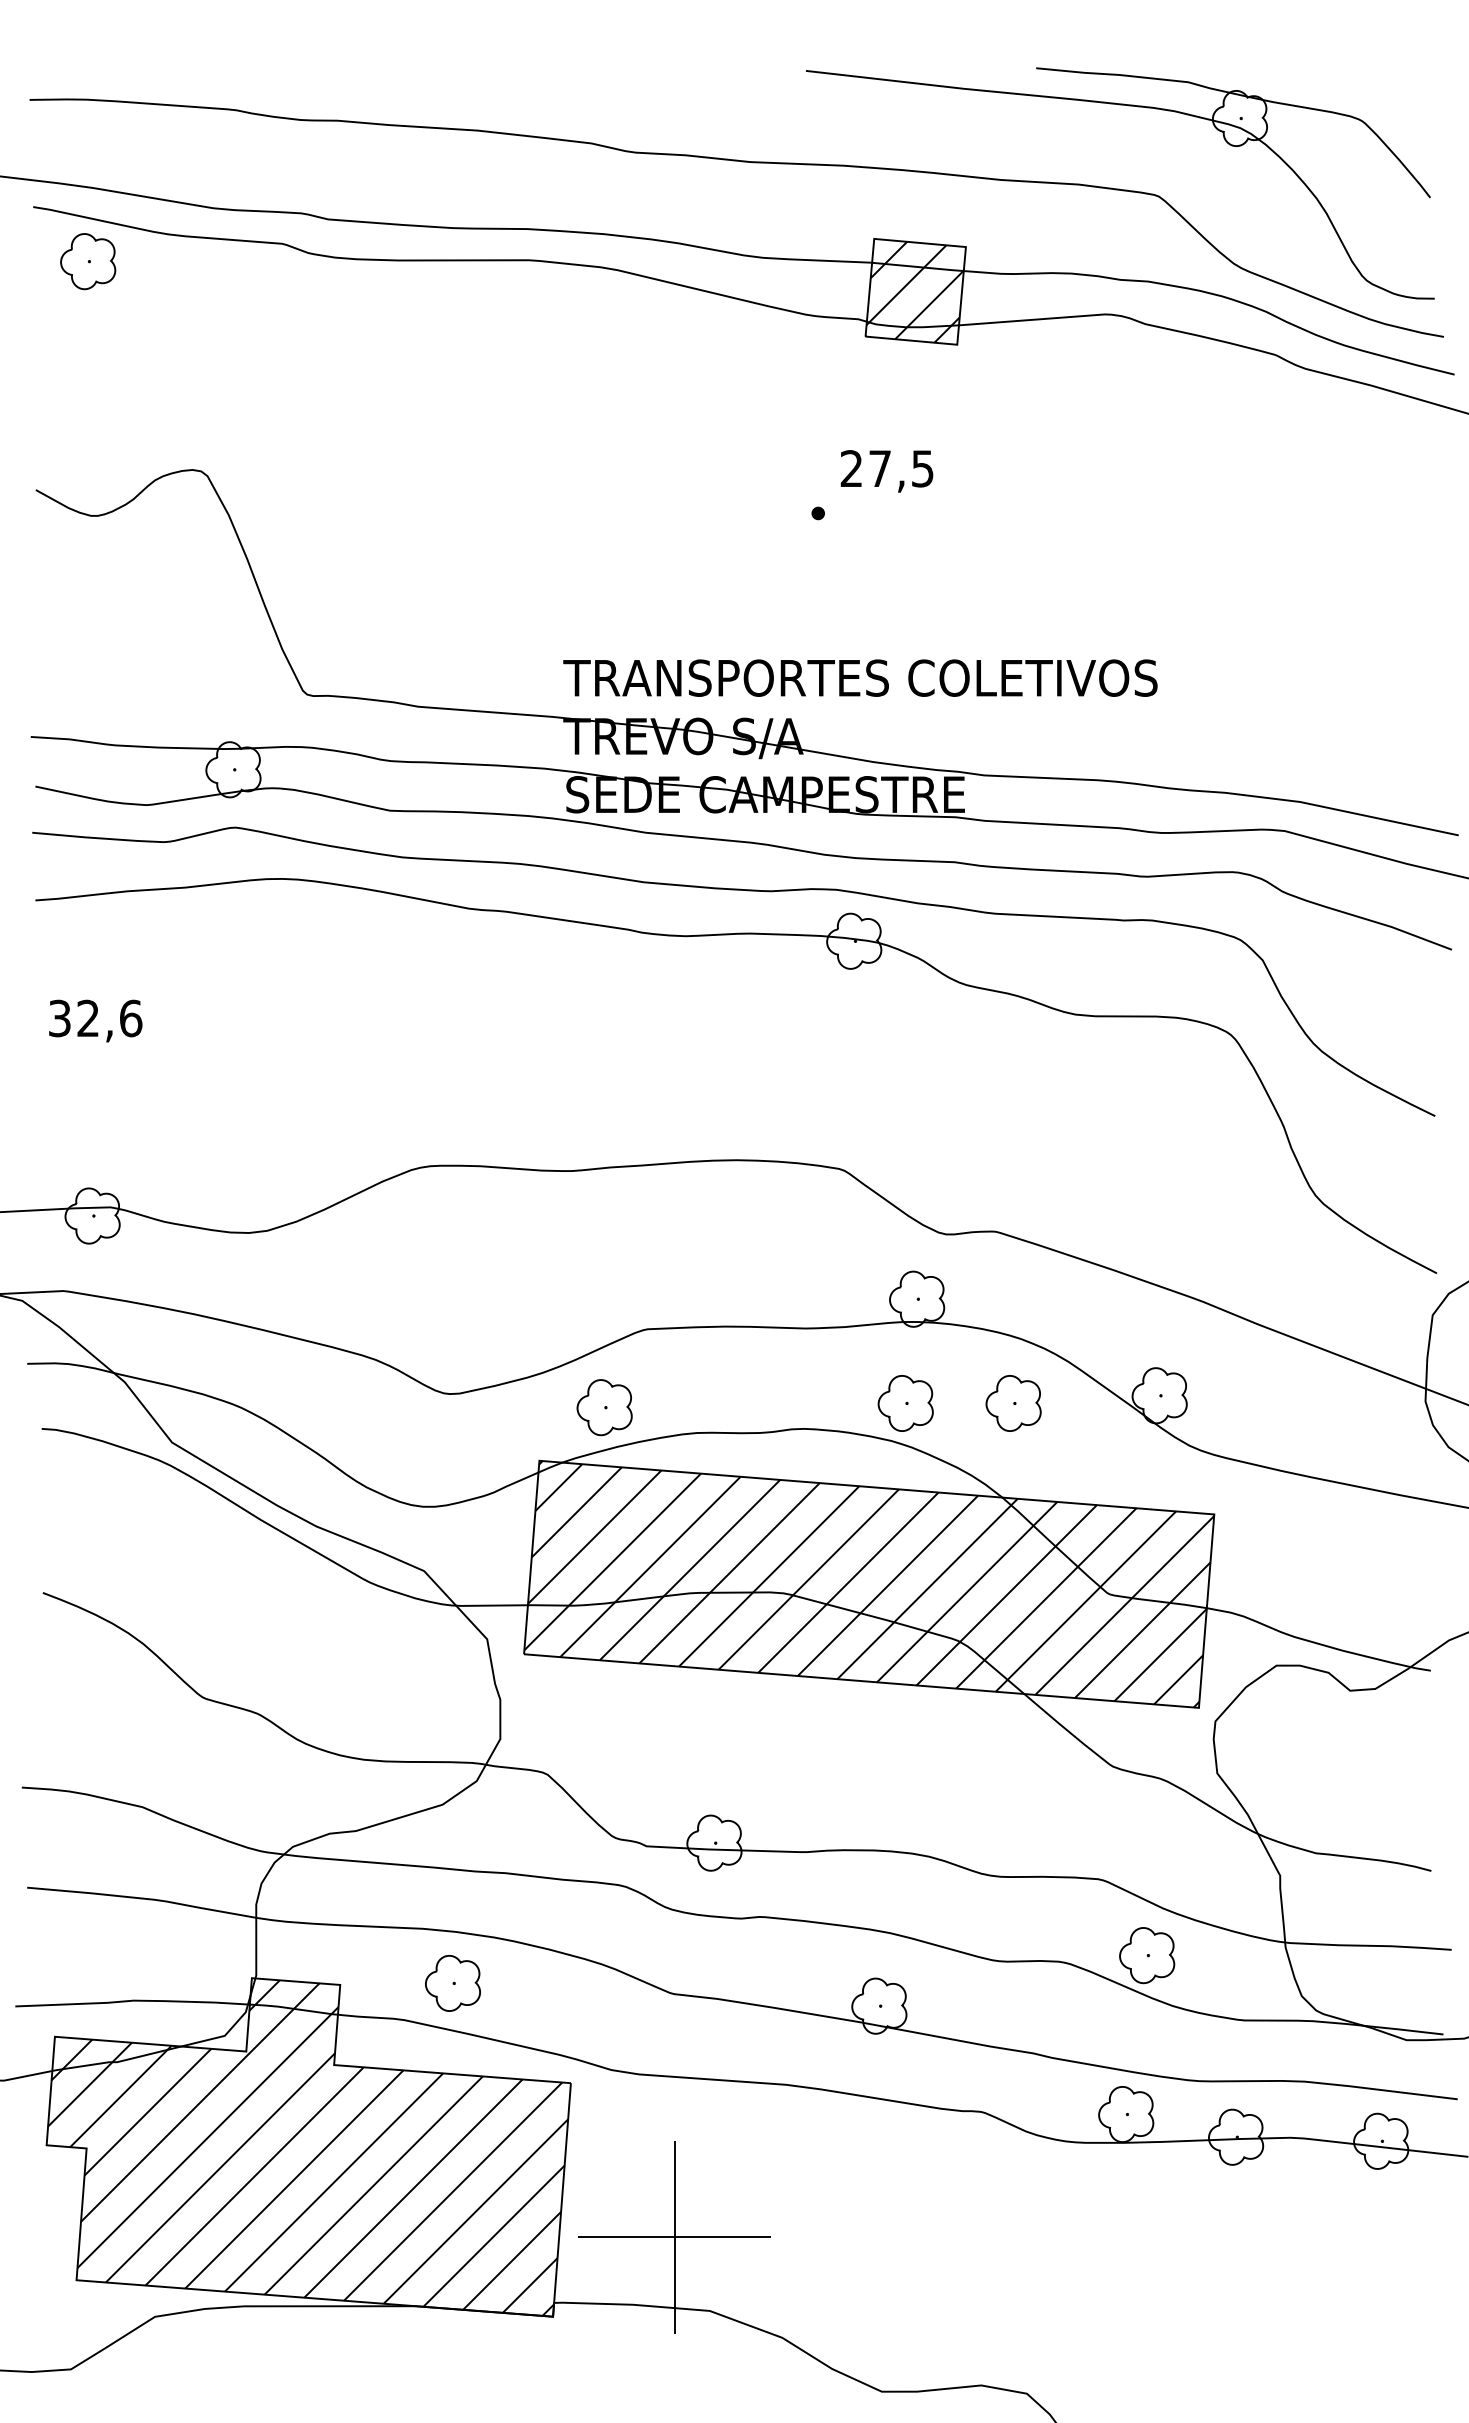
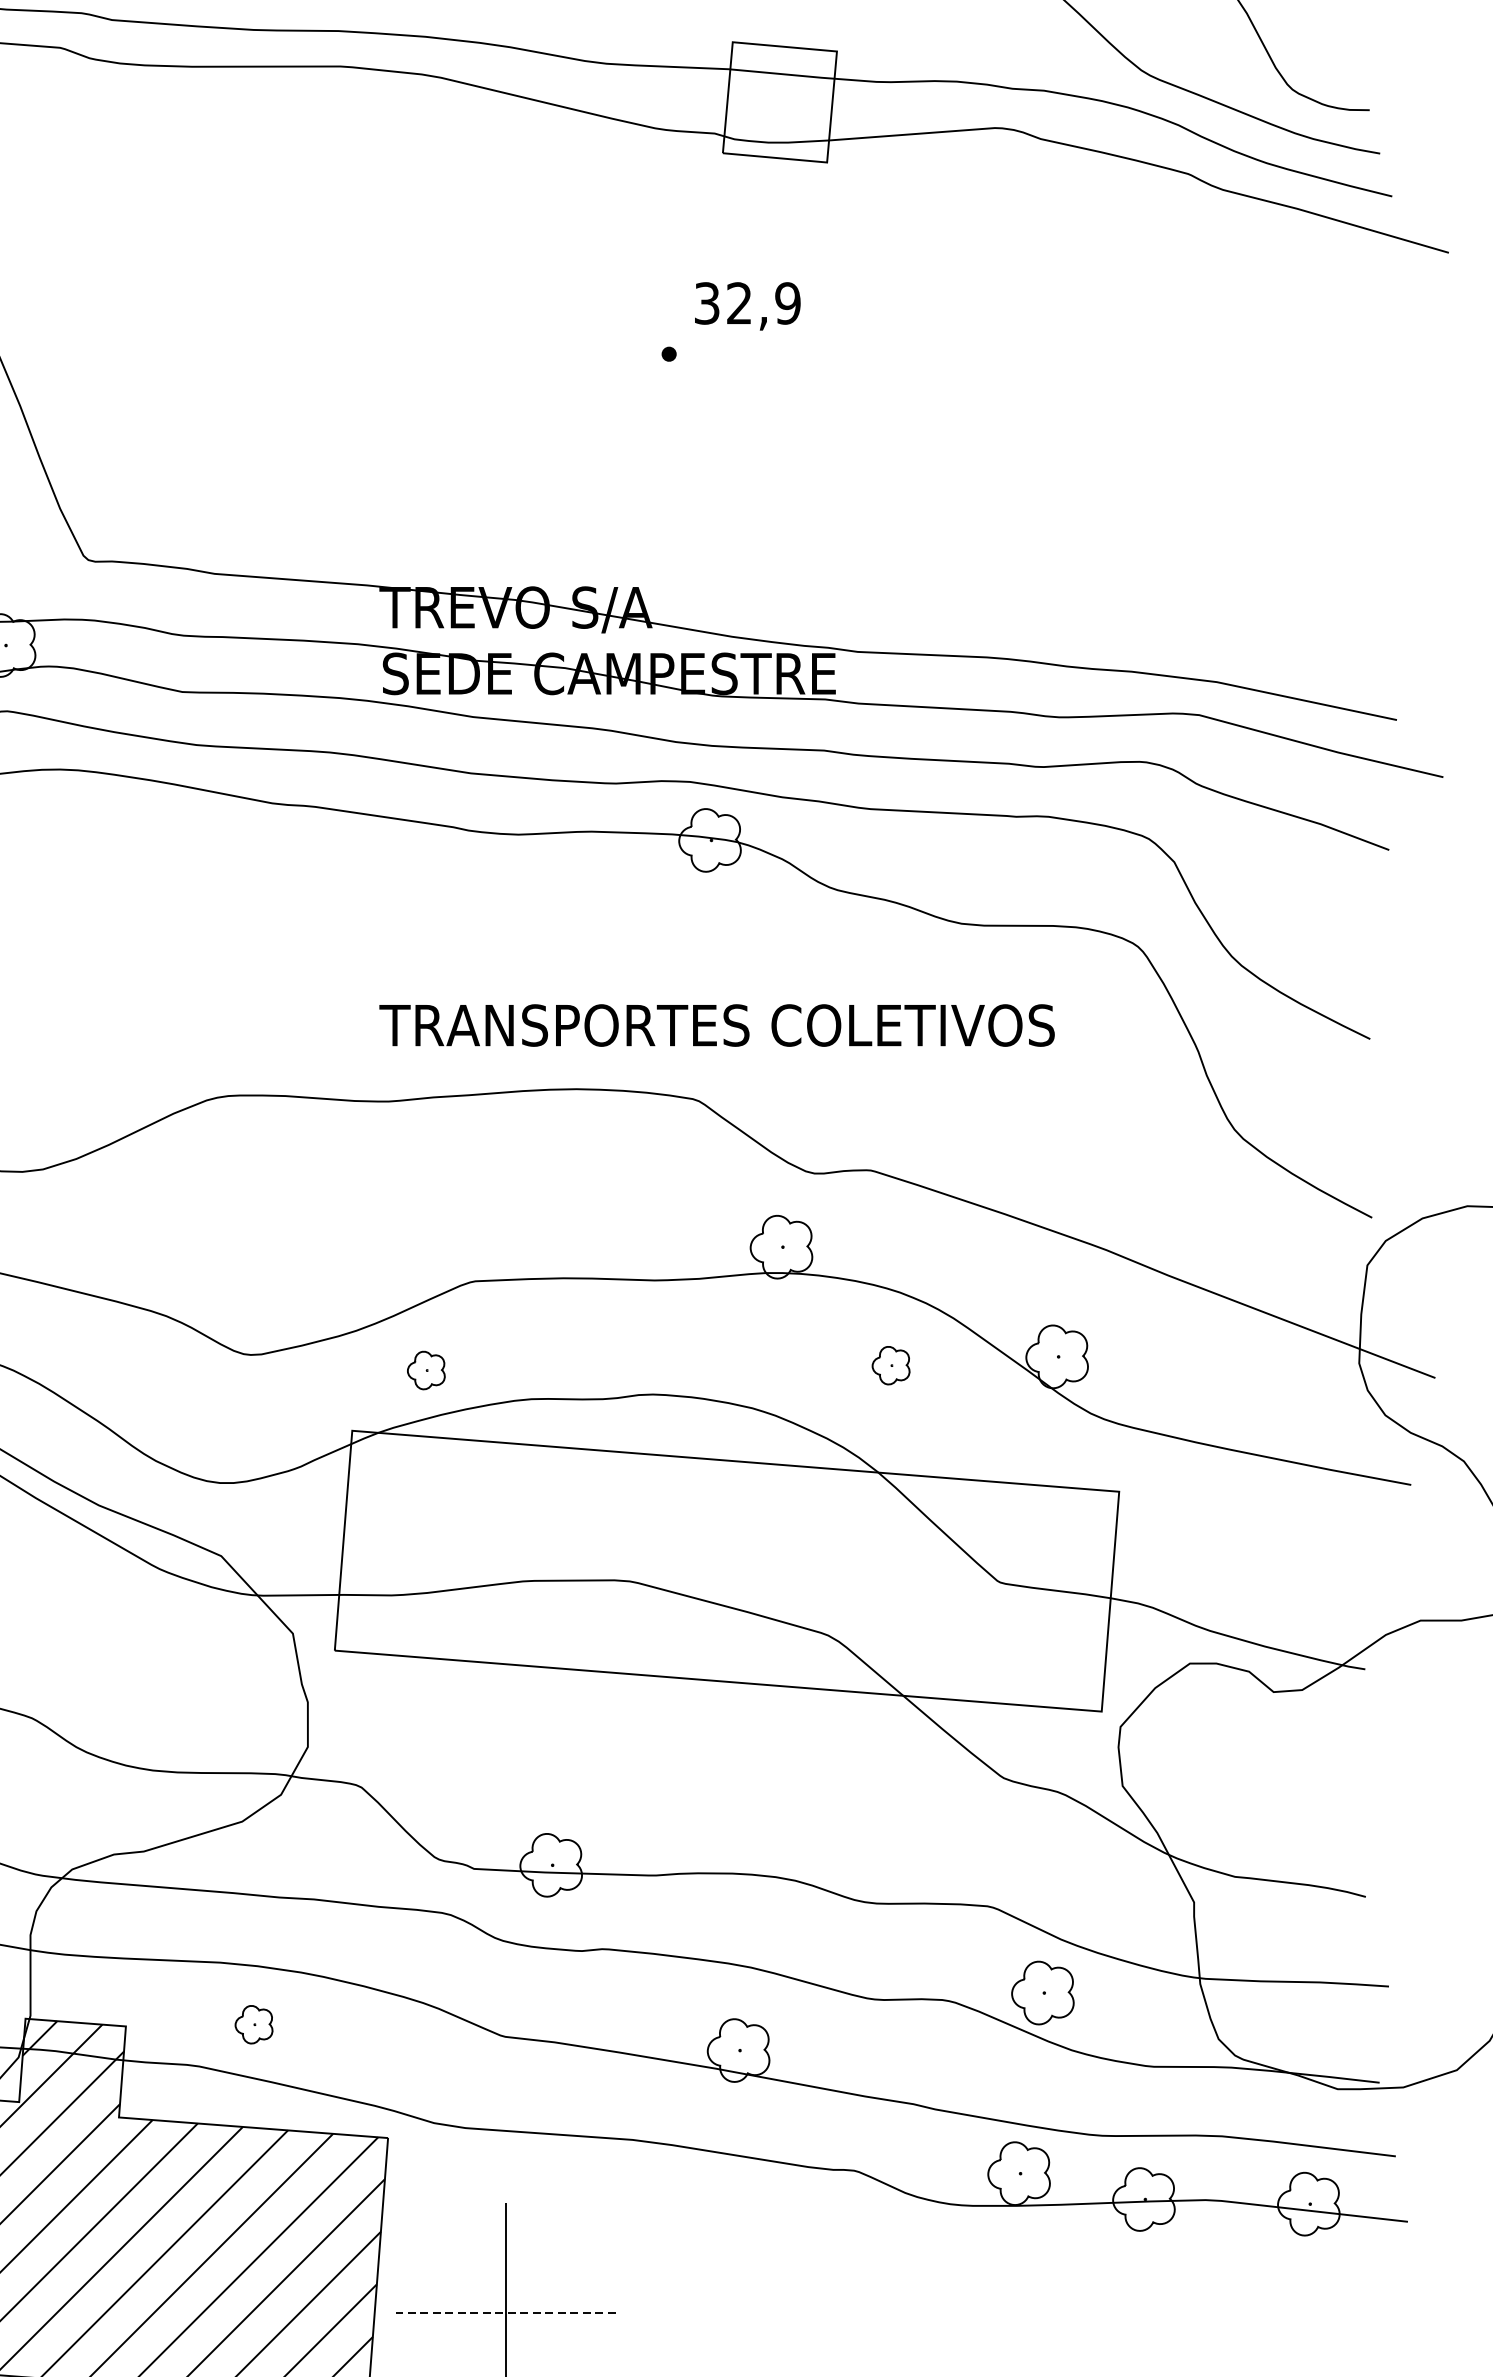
hatch: (914, 291) -> (778, 101), removed
text: (886, 468) -> (746, 303), 27,5 -> 32,9
text: (860, 677) -> (717, 1024), moved
part: (905, 1403) -> (768, 1365), removed
part: (1013, 1403) -> (891, 1365), size x0.6
part: (604, 1407) -> (426, 1370), size x0.6
hatch: (869, 1584) -> (727, 1571), removed
part: (452, 1983) -> (253, 2024), size x0.6
line: (674, 2237) -> (505, 2313), solid -> dashed

